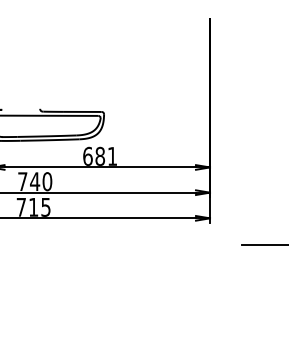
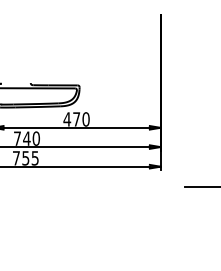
text: (99, 155) -> (76, 118), 681 -> 470
text: (33, 207) -> (25, 158), 715 -> 755

